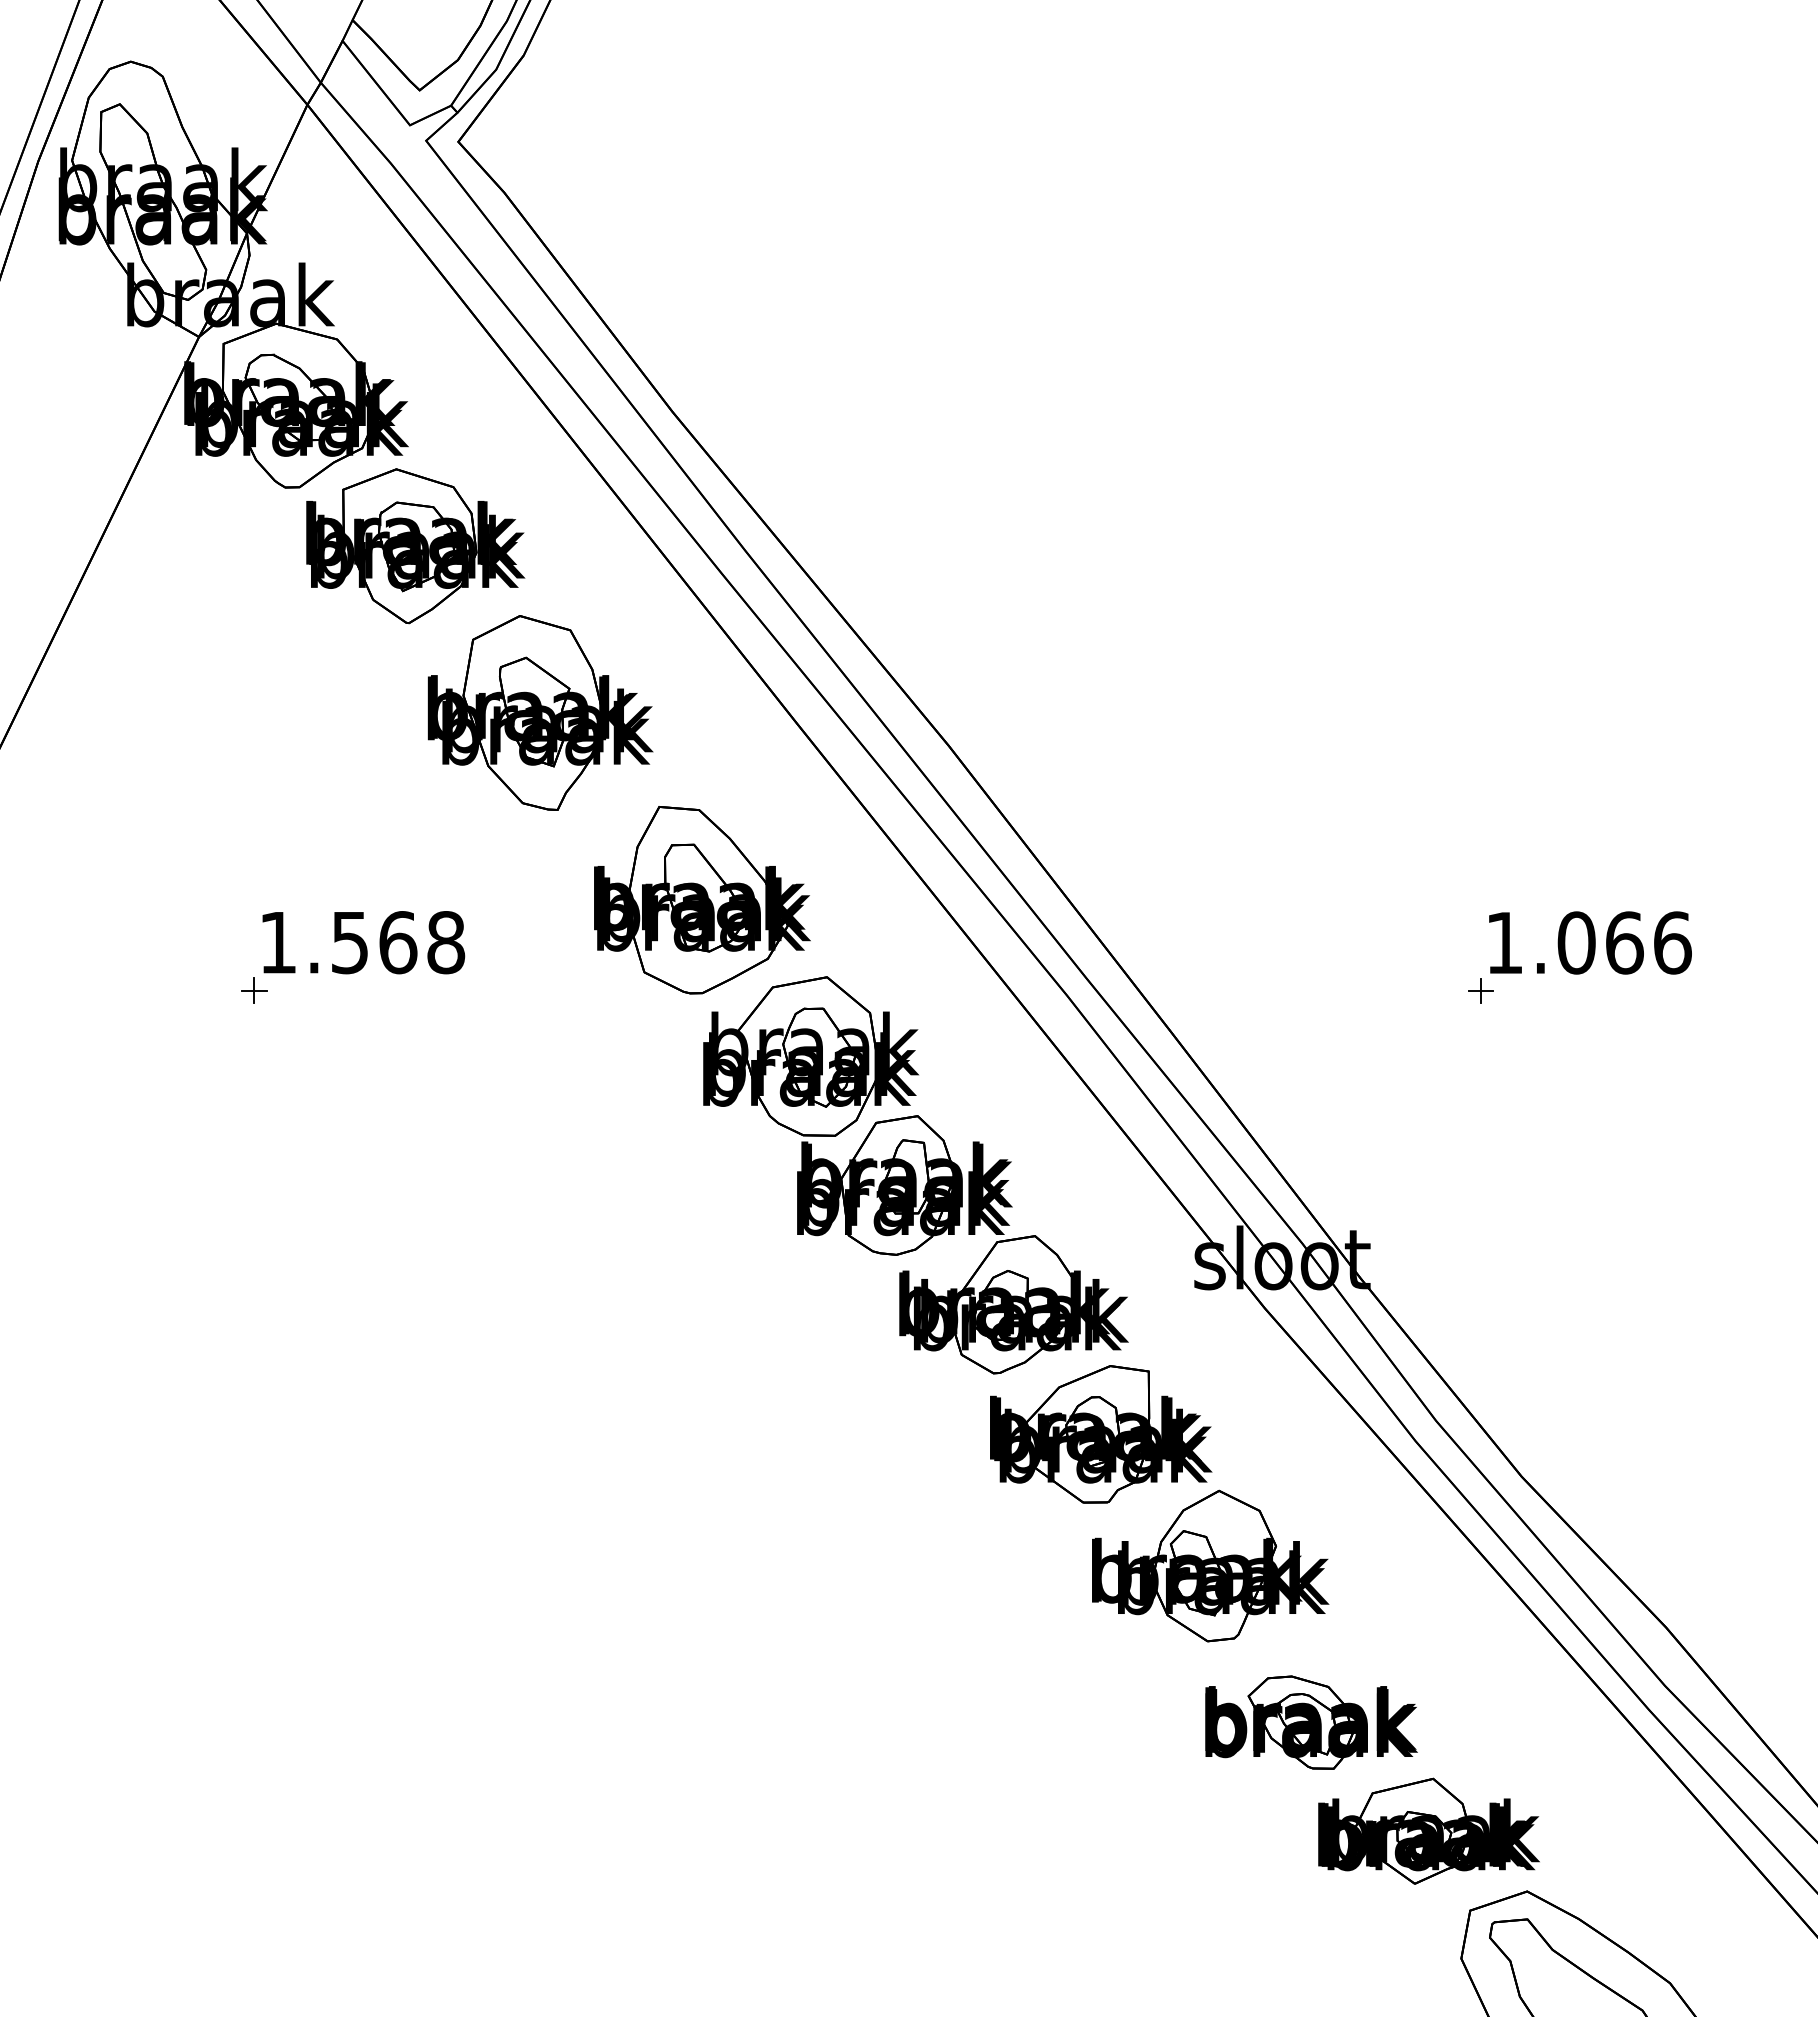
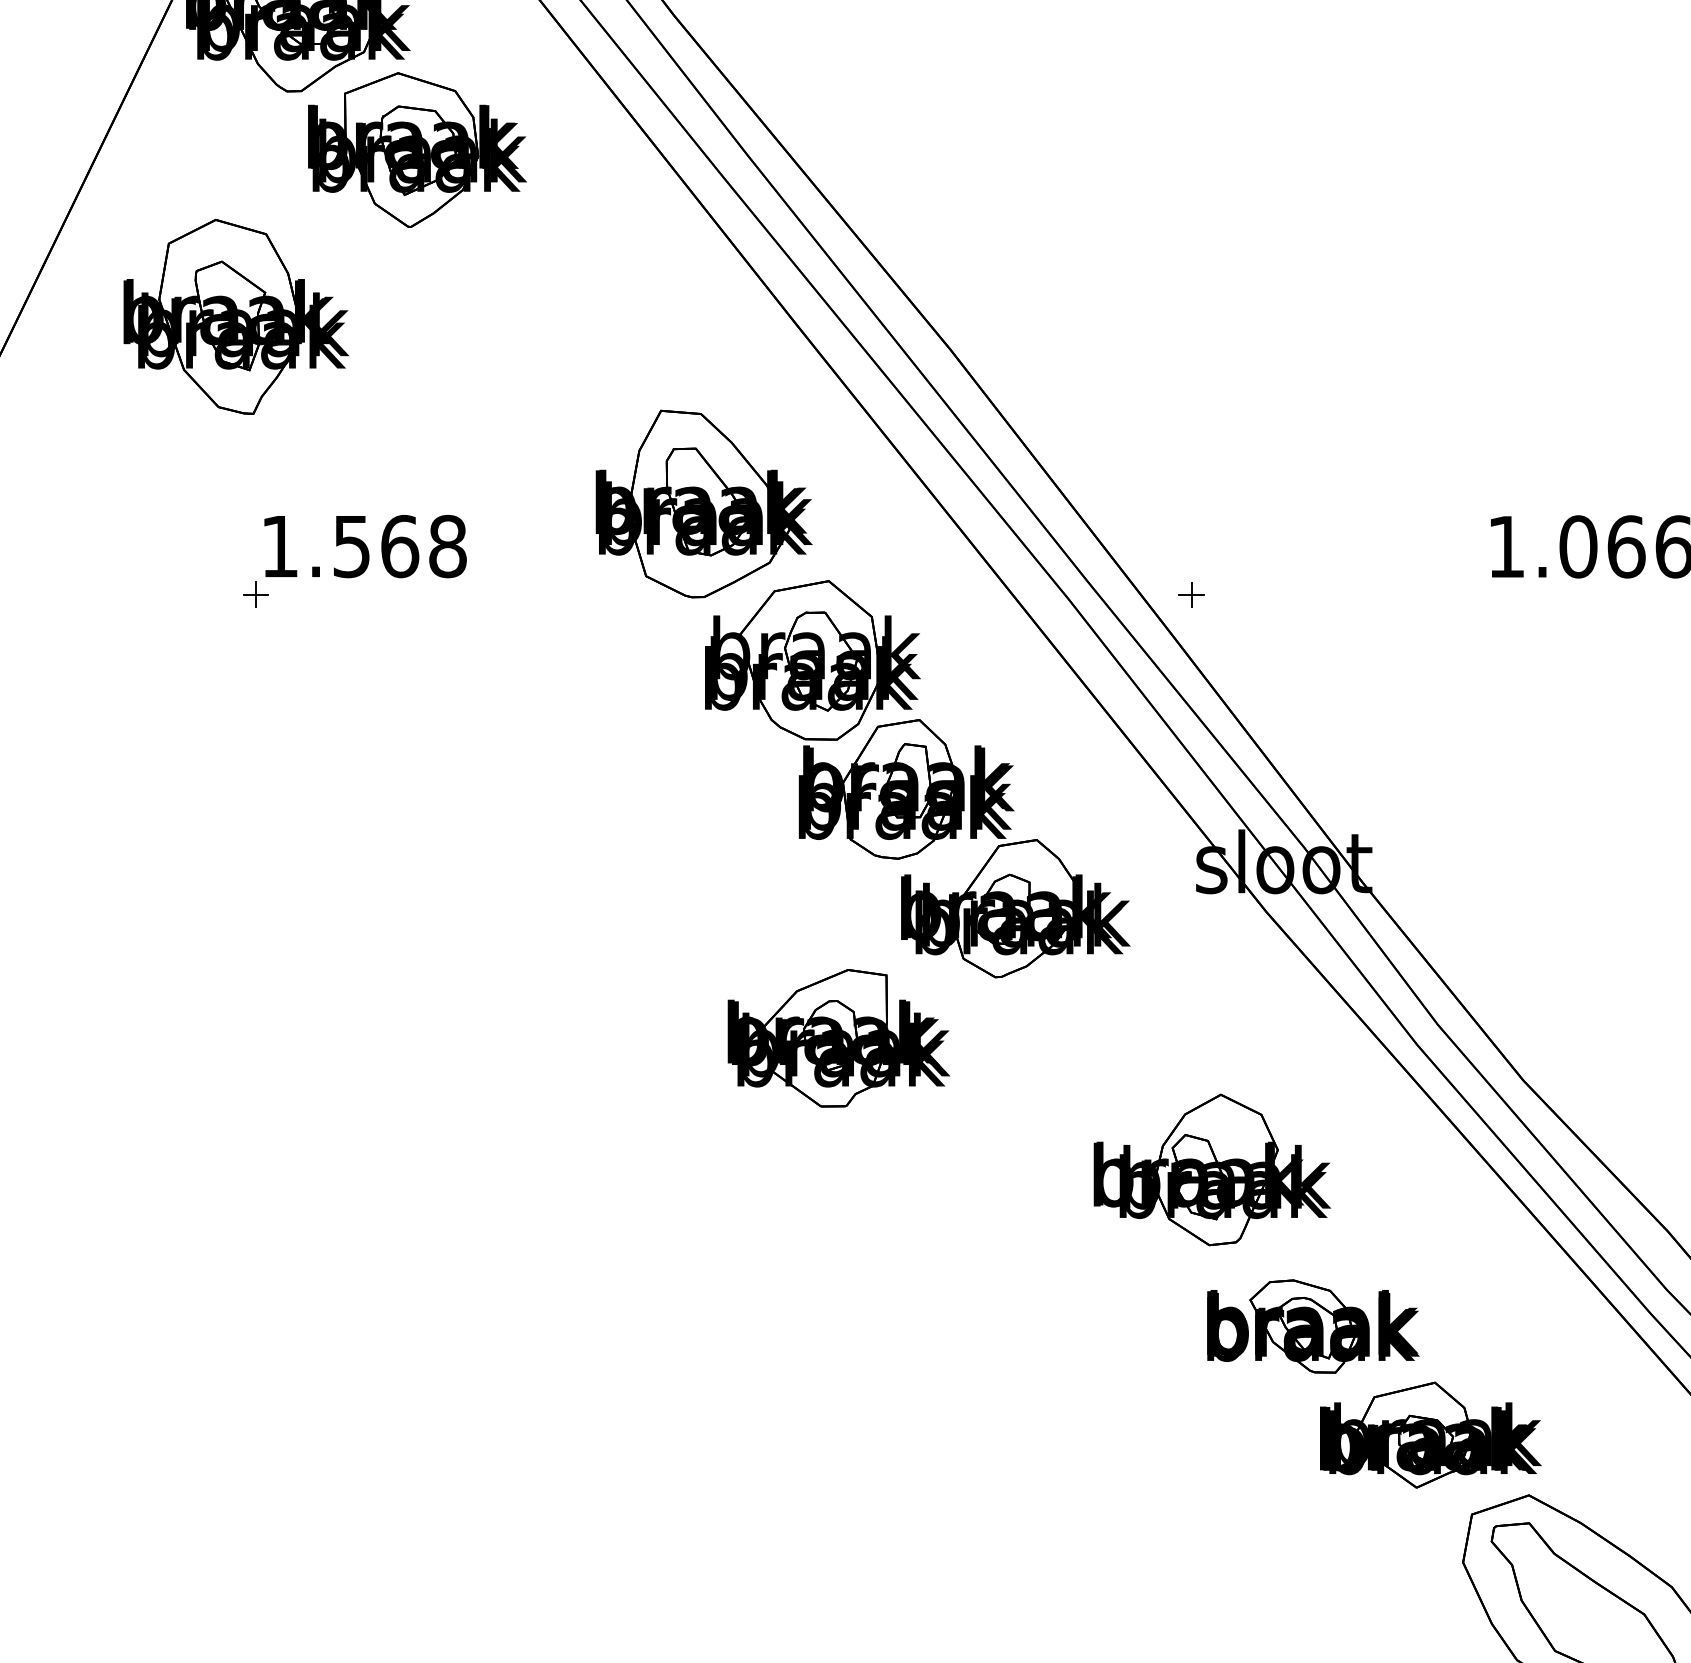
part: (540, 712) -> (236, 316), moved
part: (1480, 990) -> (1191, 594), moved
part: (1101, 1434) -> (839, 1038), moved

